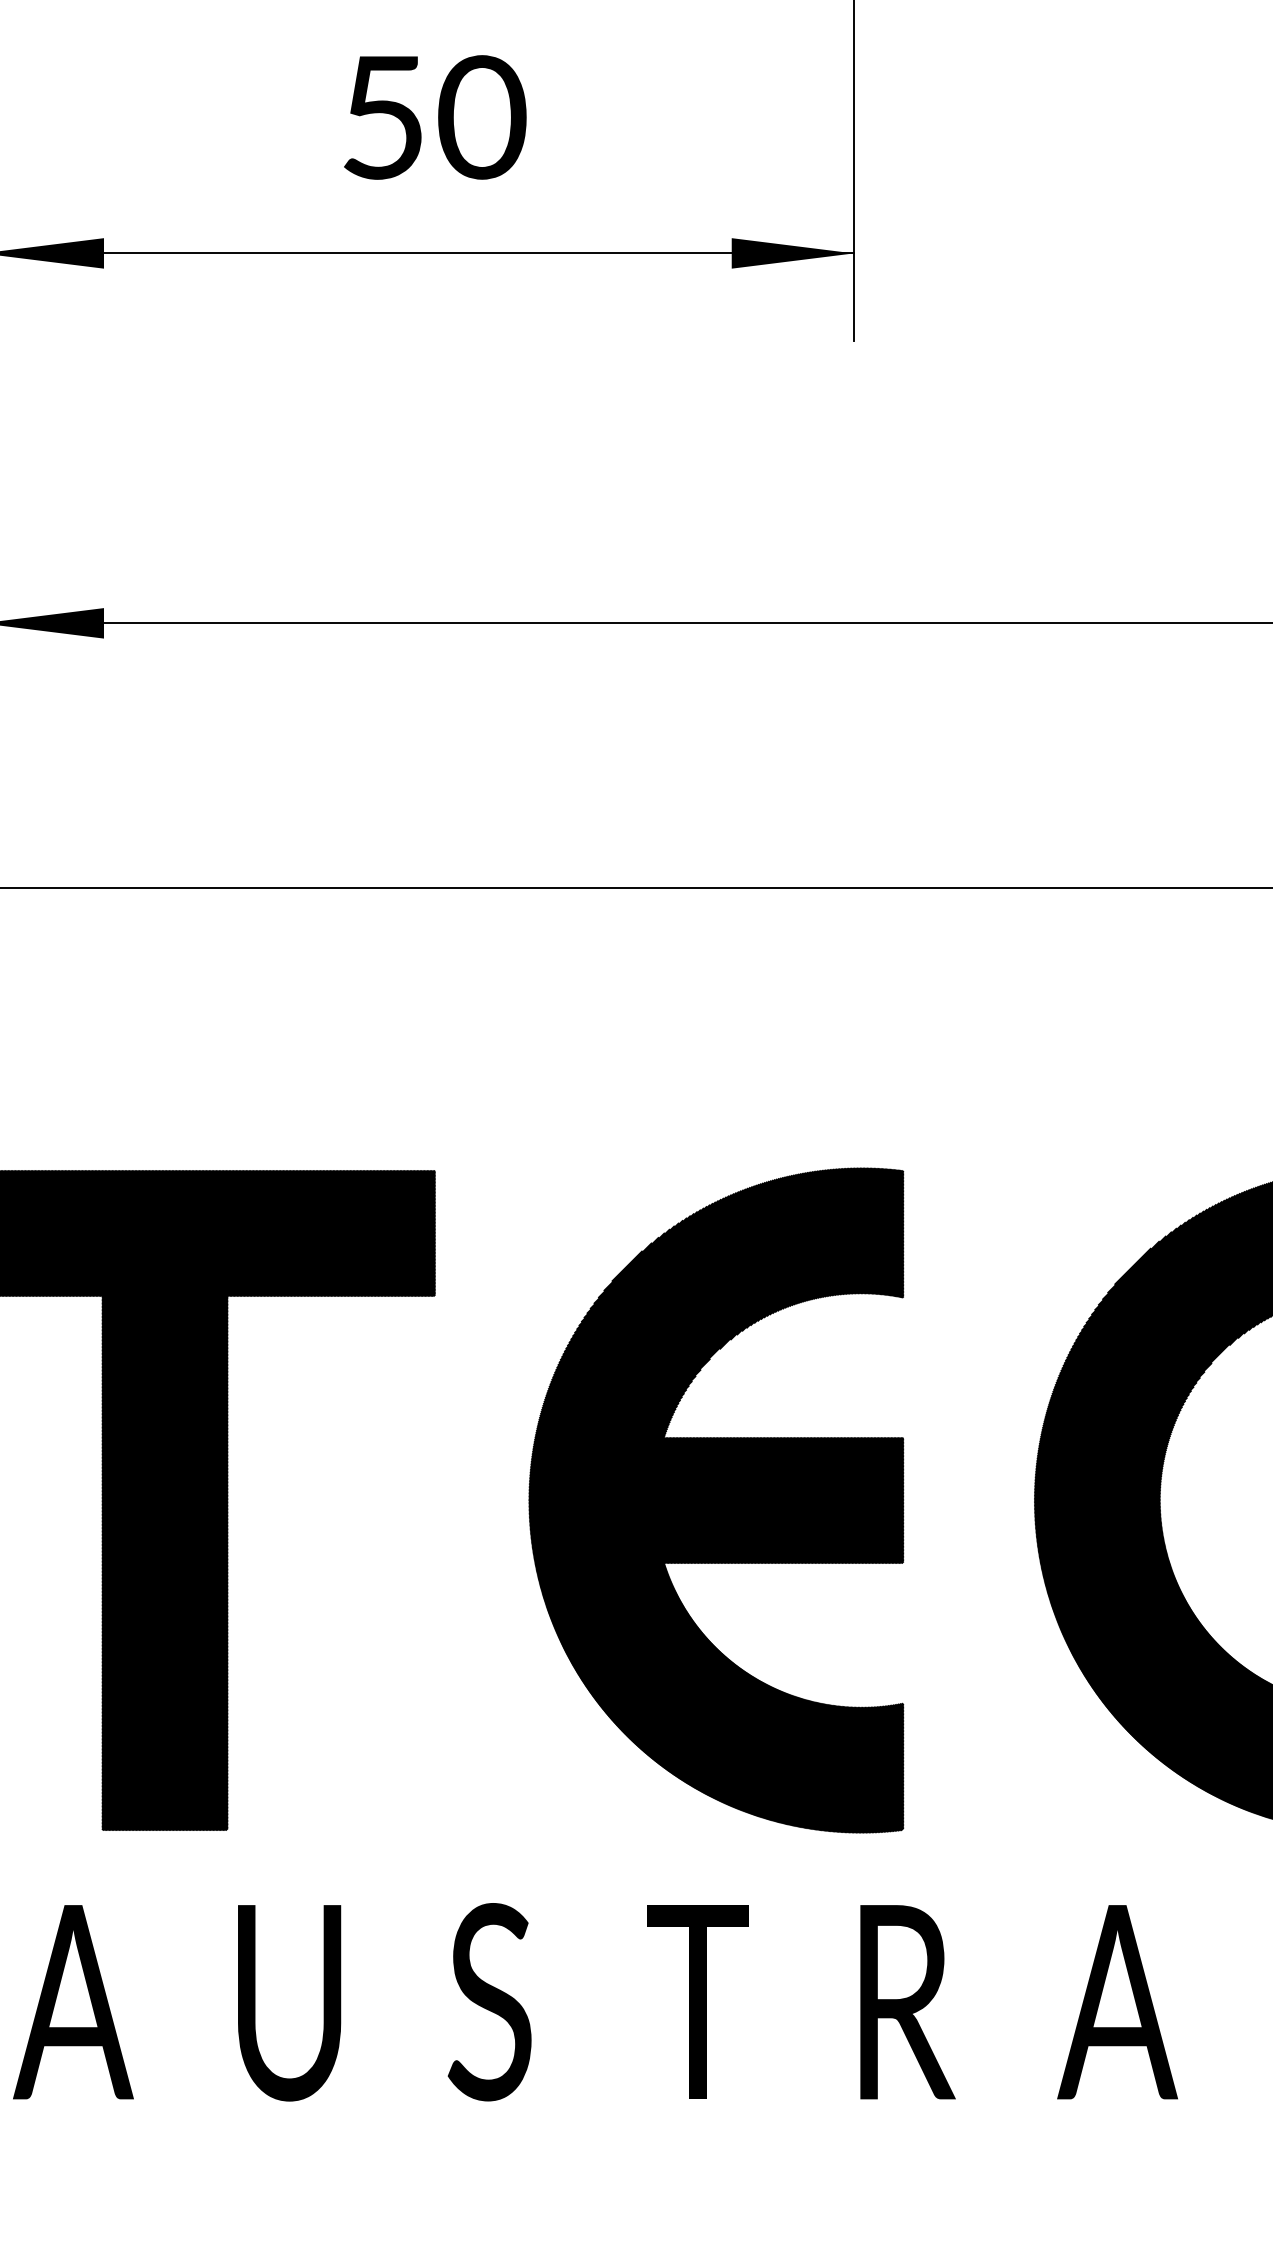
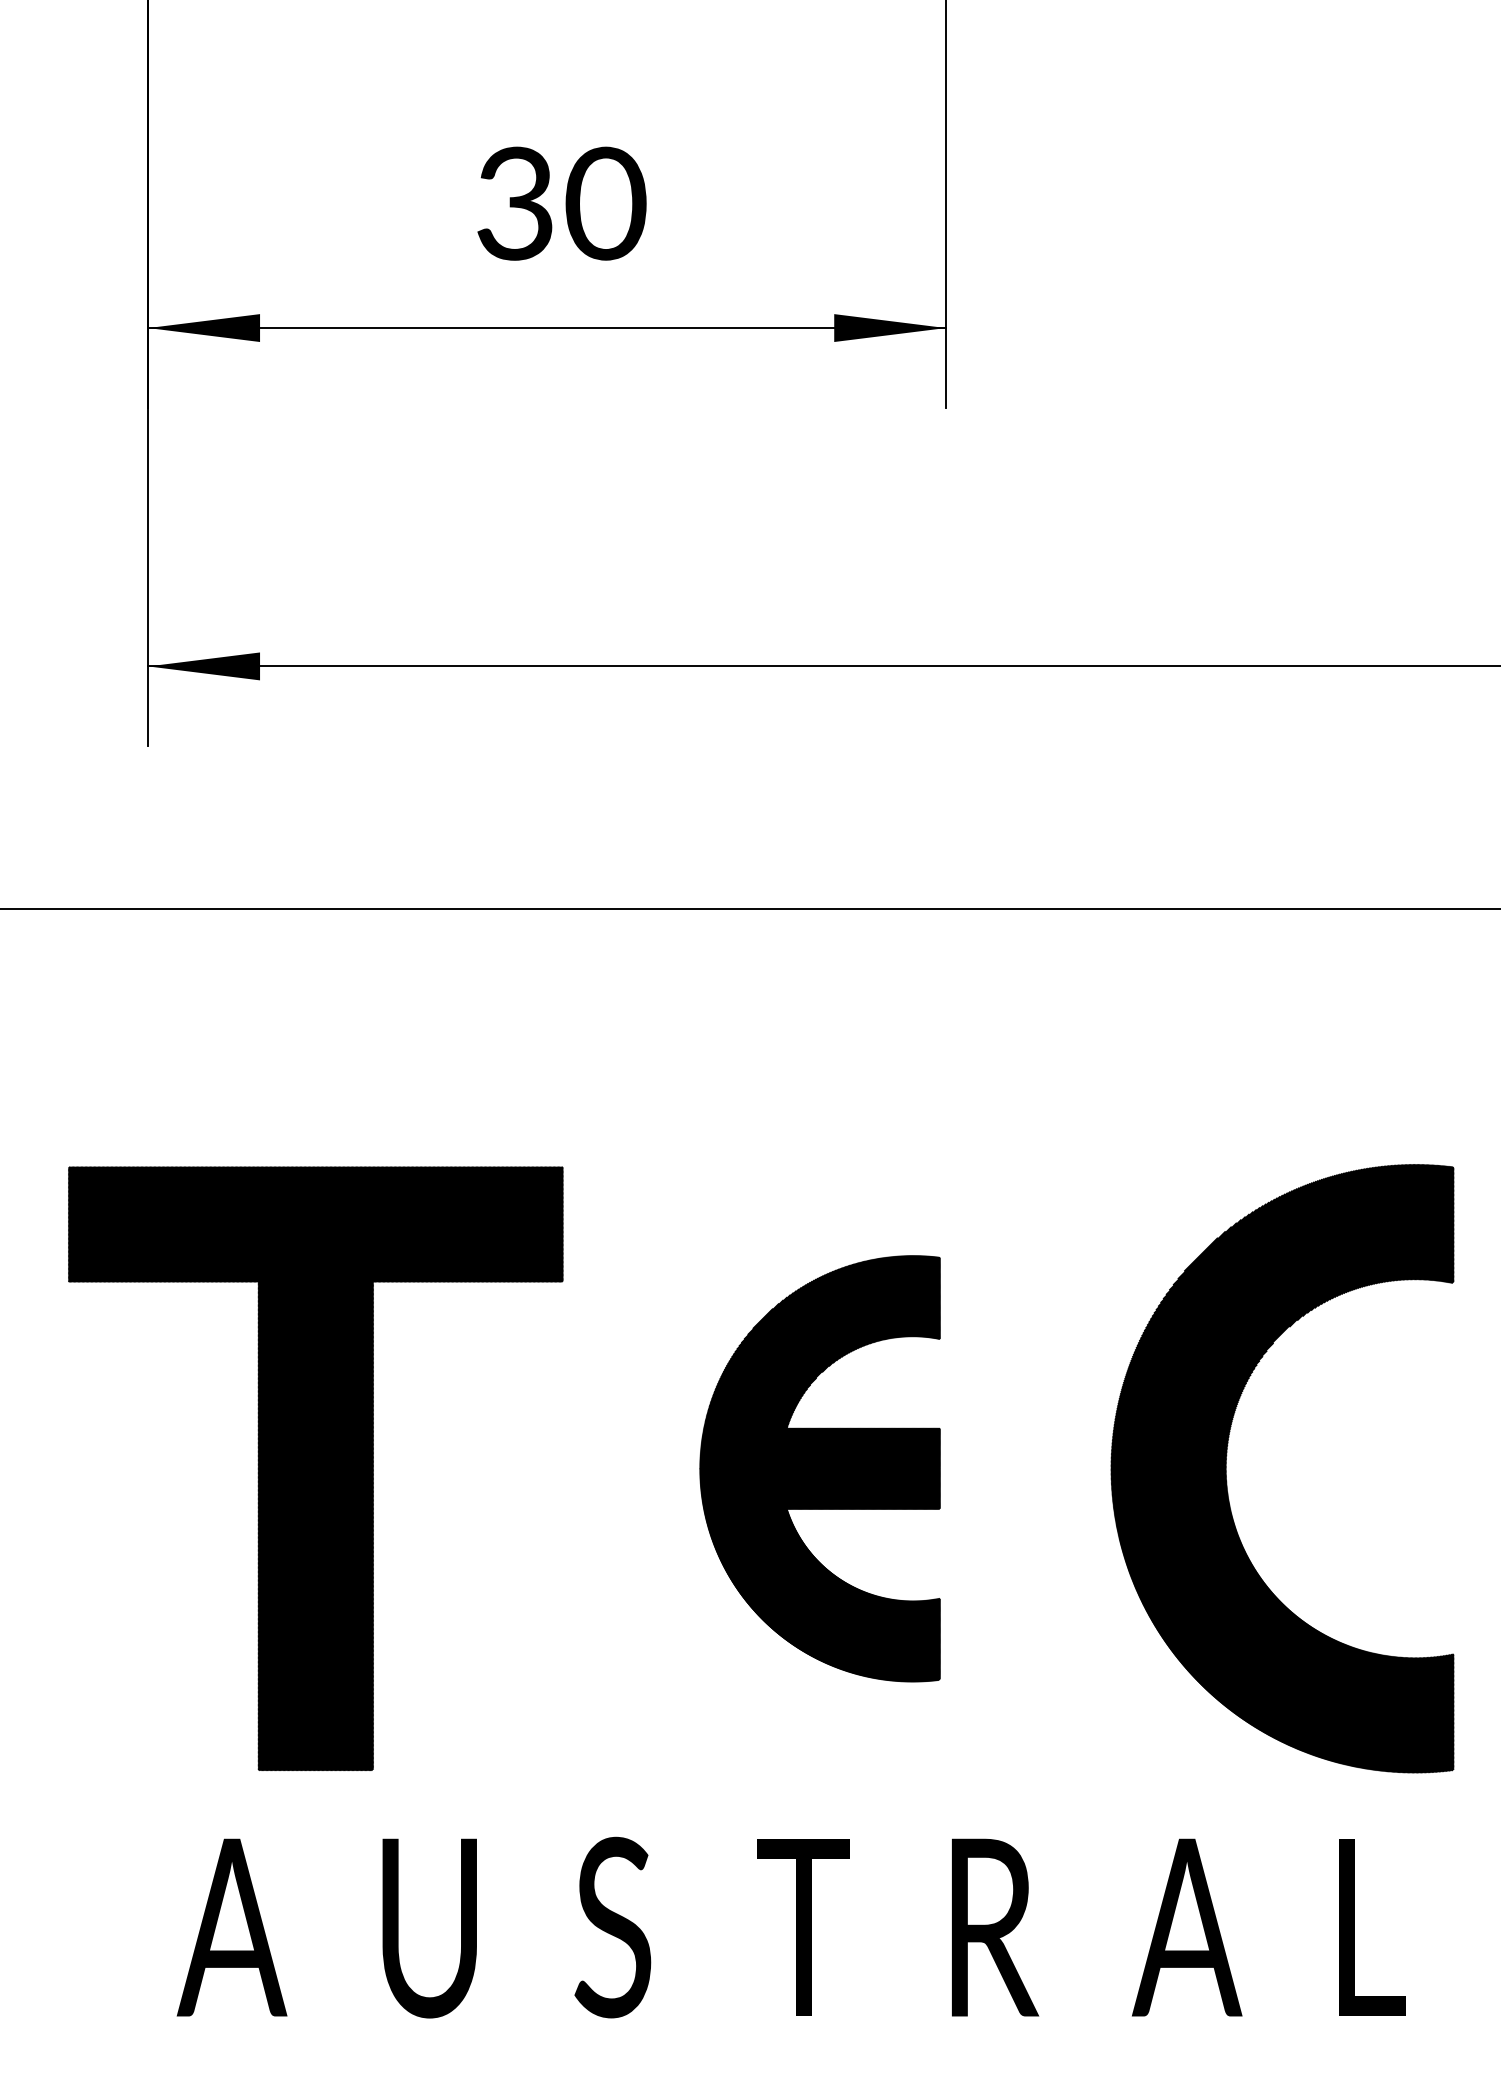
text: (382, 117) -> (514, 203), 50 -> 30
part: (715, 1500) -> (819, 1468), size x0.7

